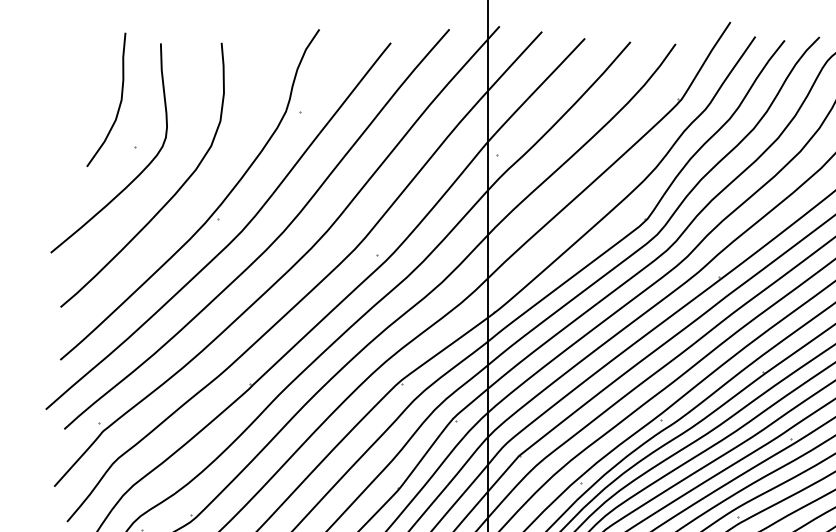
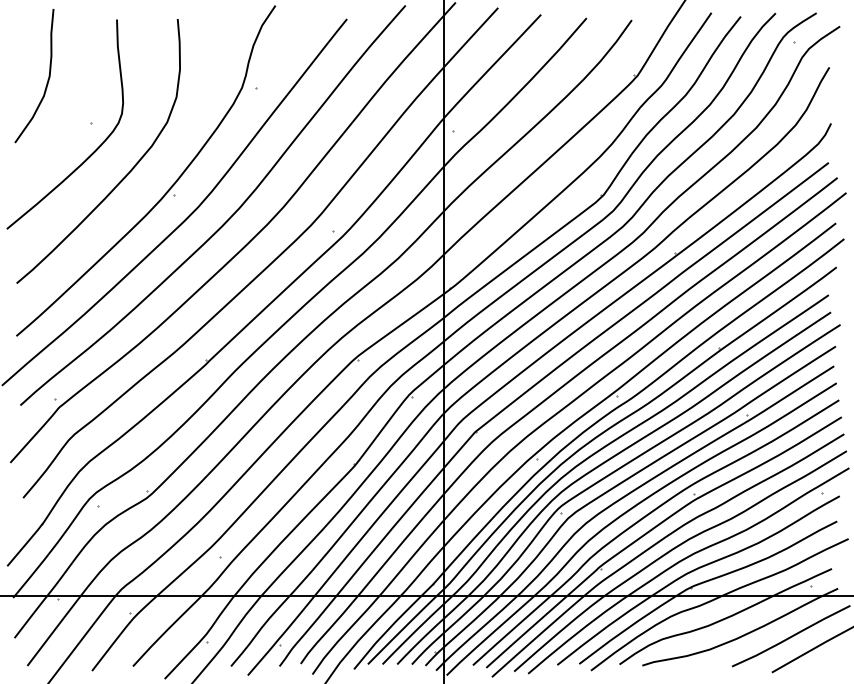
curve: (119, 103) -> (47, 79), moved

